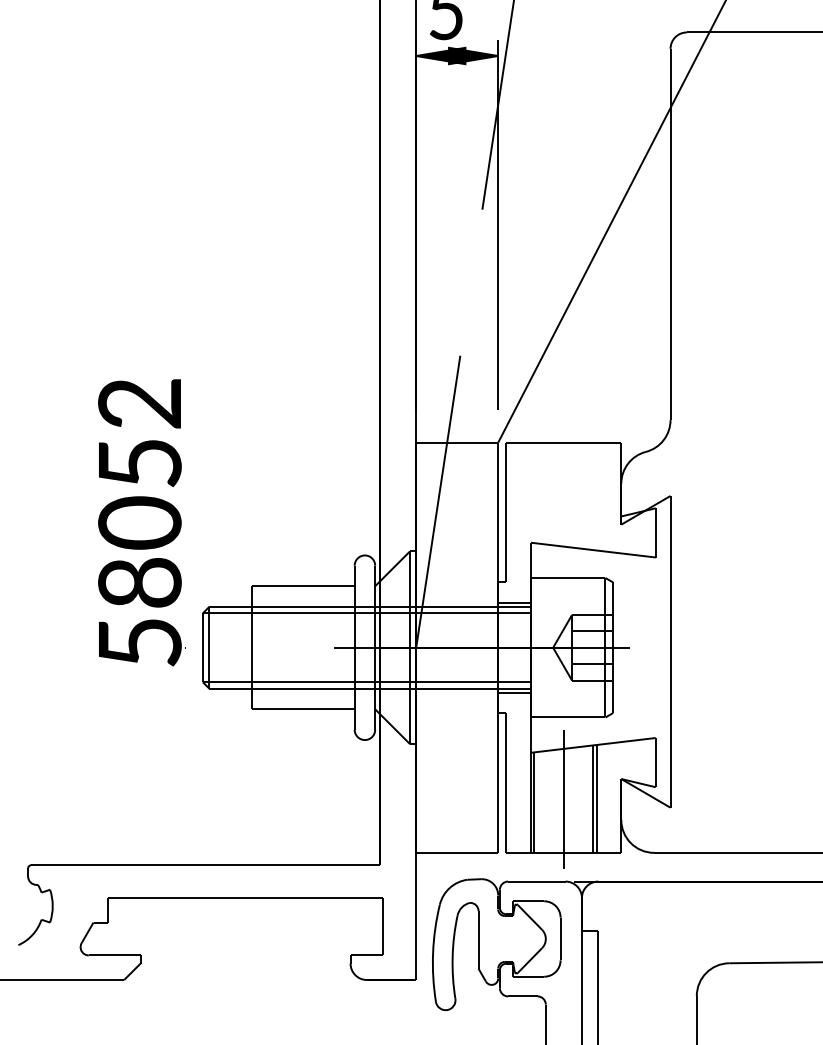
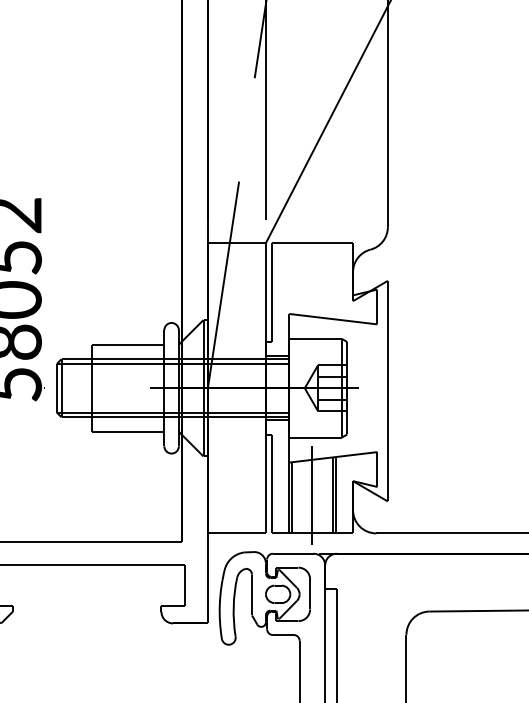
part: (515, 938) -> (278, 594), added

